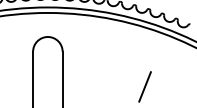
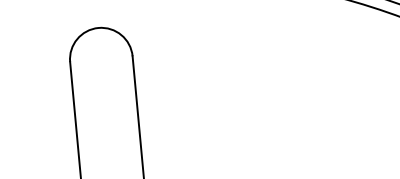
line: (144, 86) -> (312, 113), removed

